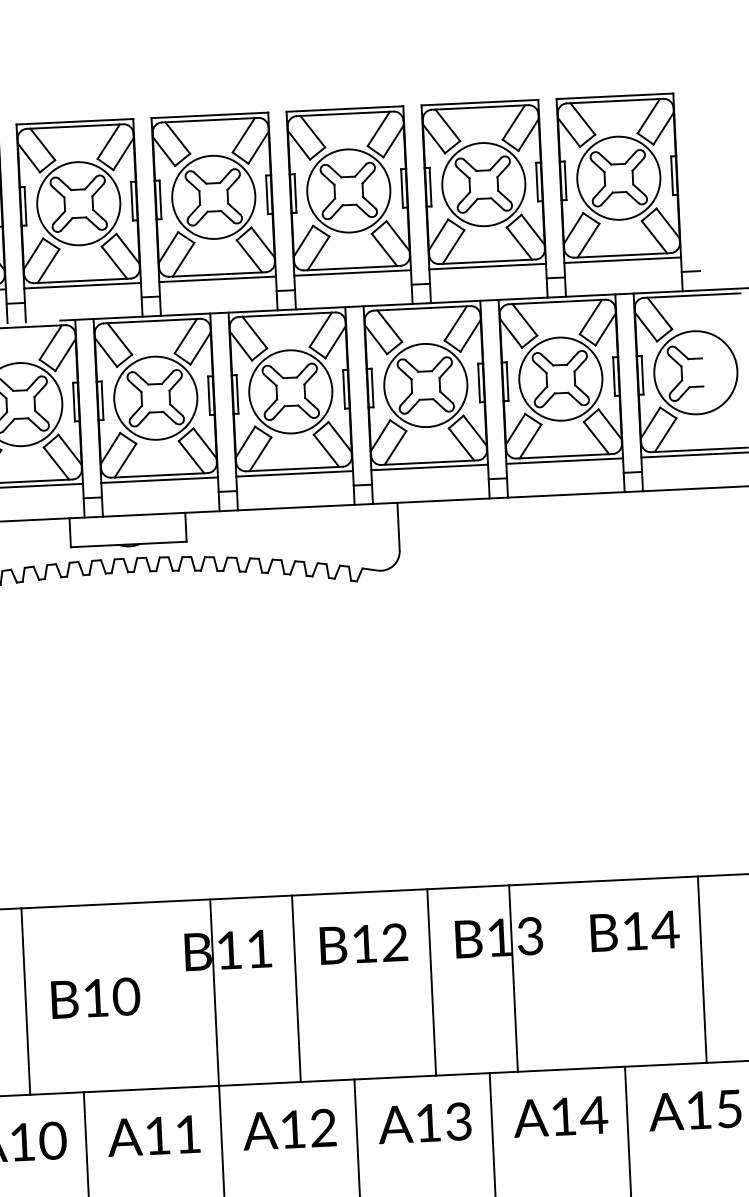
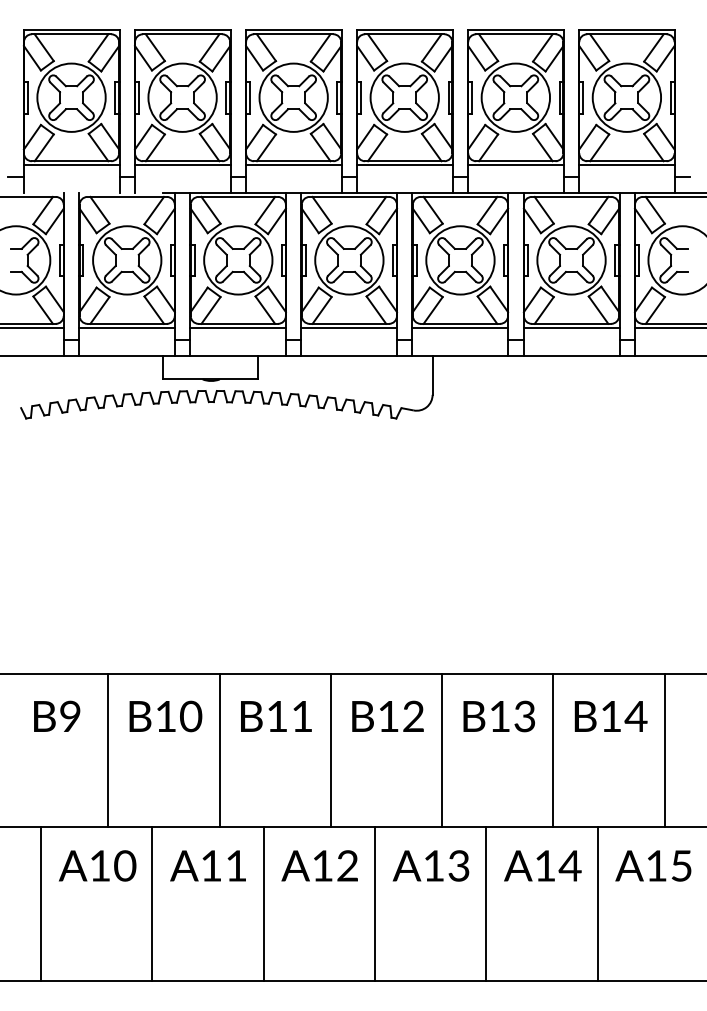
line: (513, 978) -> (553, 750), moved
line: (214, 992) -> (219, 750), moved
text: (95, 998) -> (165, 716), moved

